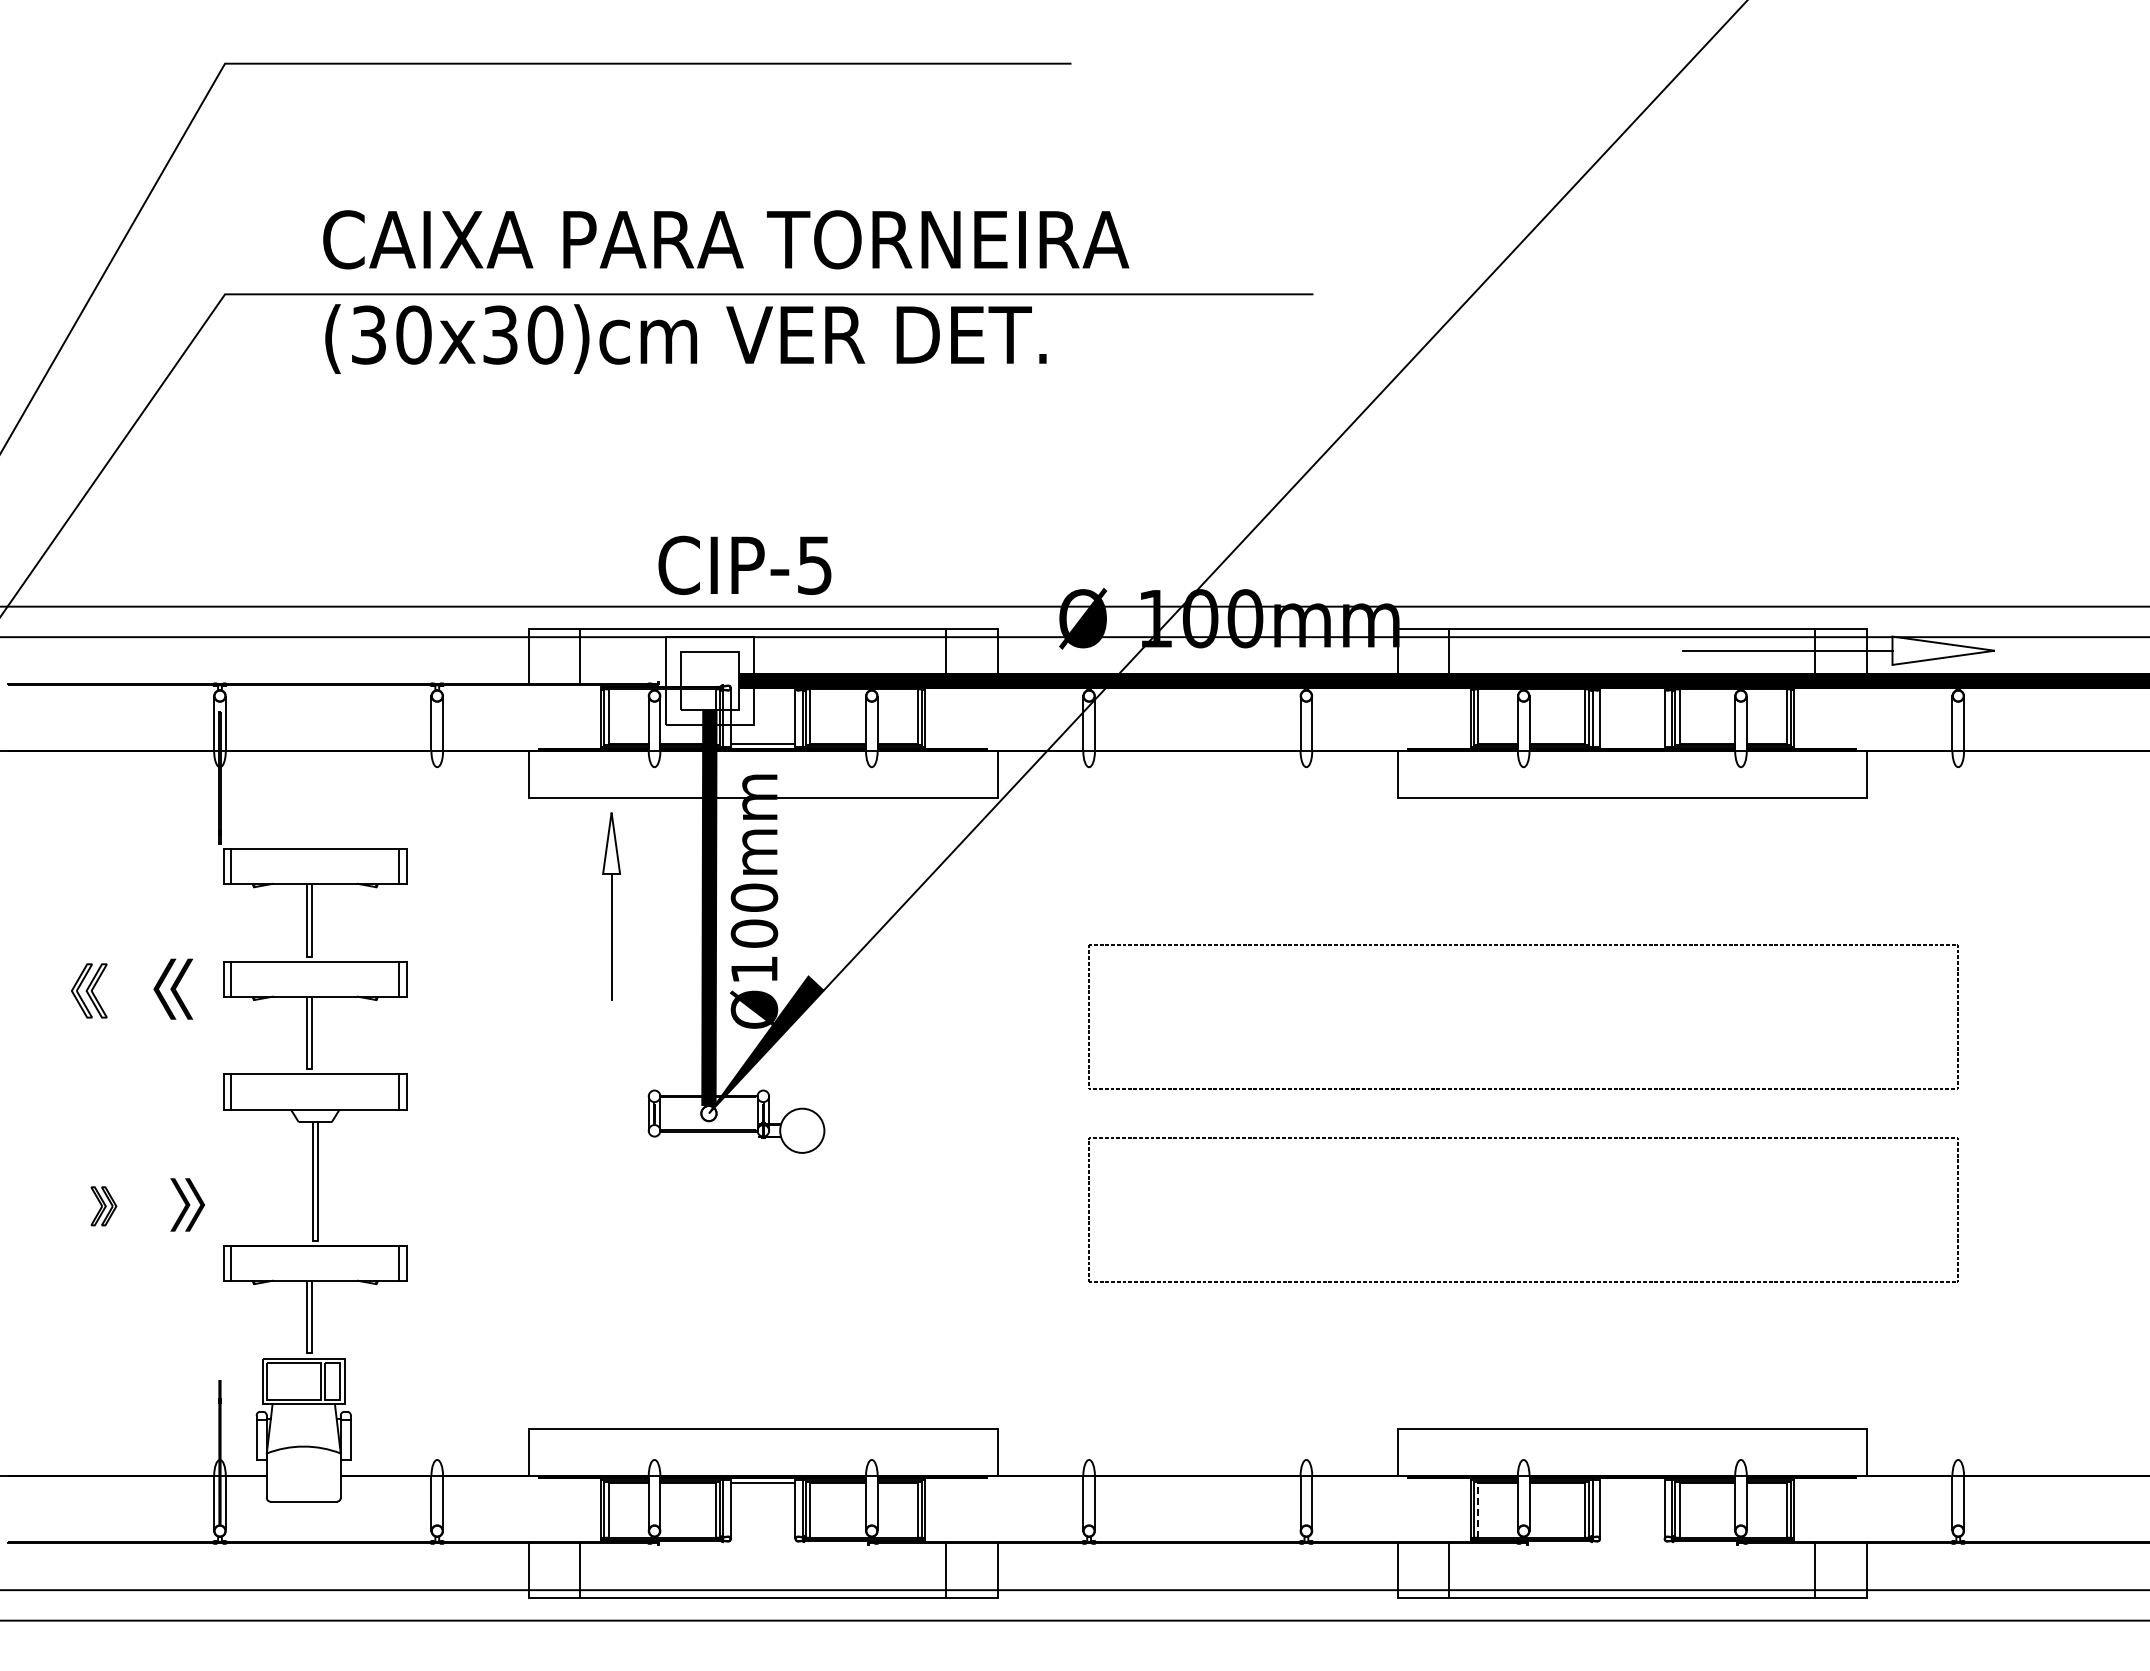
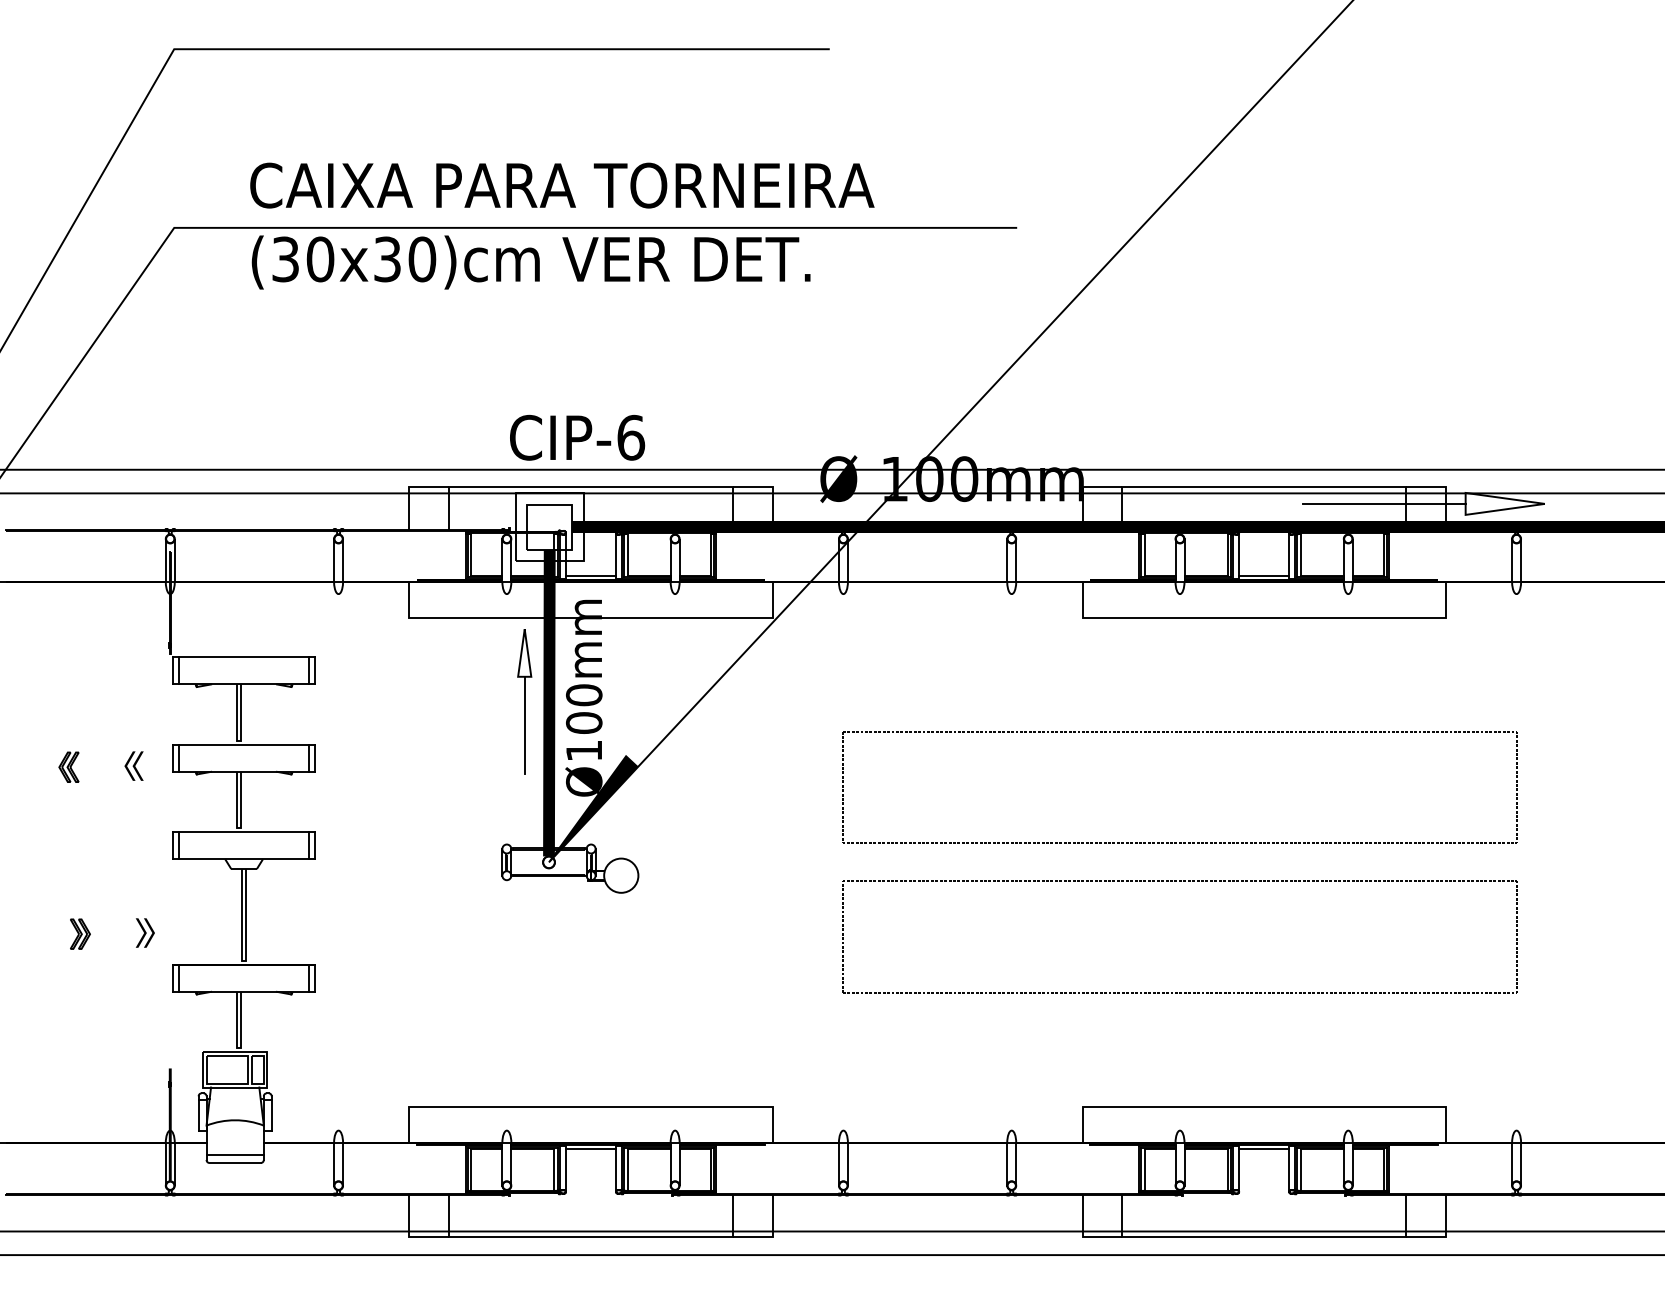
text: (815, 564) -> (631, 437), CIP-5 -> CIP-6
line: (1632, 744) -> (1264, 576), added
part: (611, 906) -> (524, 701), moved
part: (172, 989) -> (133, 766), size x0.62
part: (88, 990) -> (68, 767), size x0.71
part: (187, 1204) -> (145, 932), size x0.71
line: (1632, 1483) -> (1264, 1148), added
line: (303, 1491) -> (234, 1155), added
line: (1478, 1510) -> (1145, 1169), dashed -> solid

